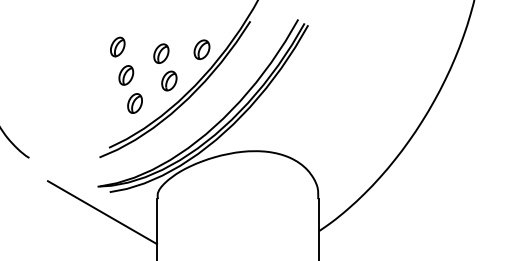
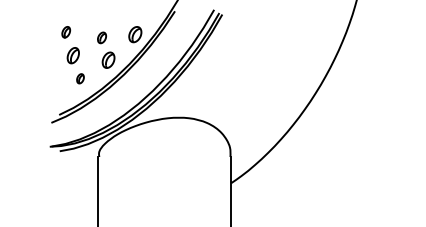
part: (116, 45) -> (65, 31), size x0.7
part: (160, 53) -> (101, 37), size x0.7
part: (135, 103) -> (80, 78), size x0.6
line: (102, 211) -> (53, 167), removed

